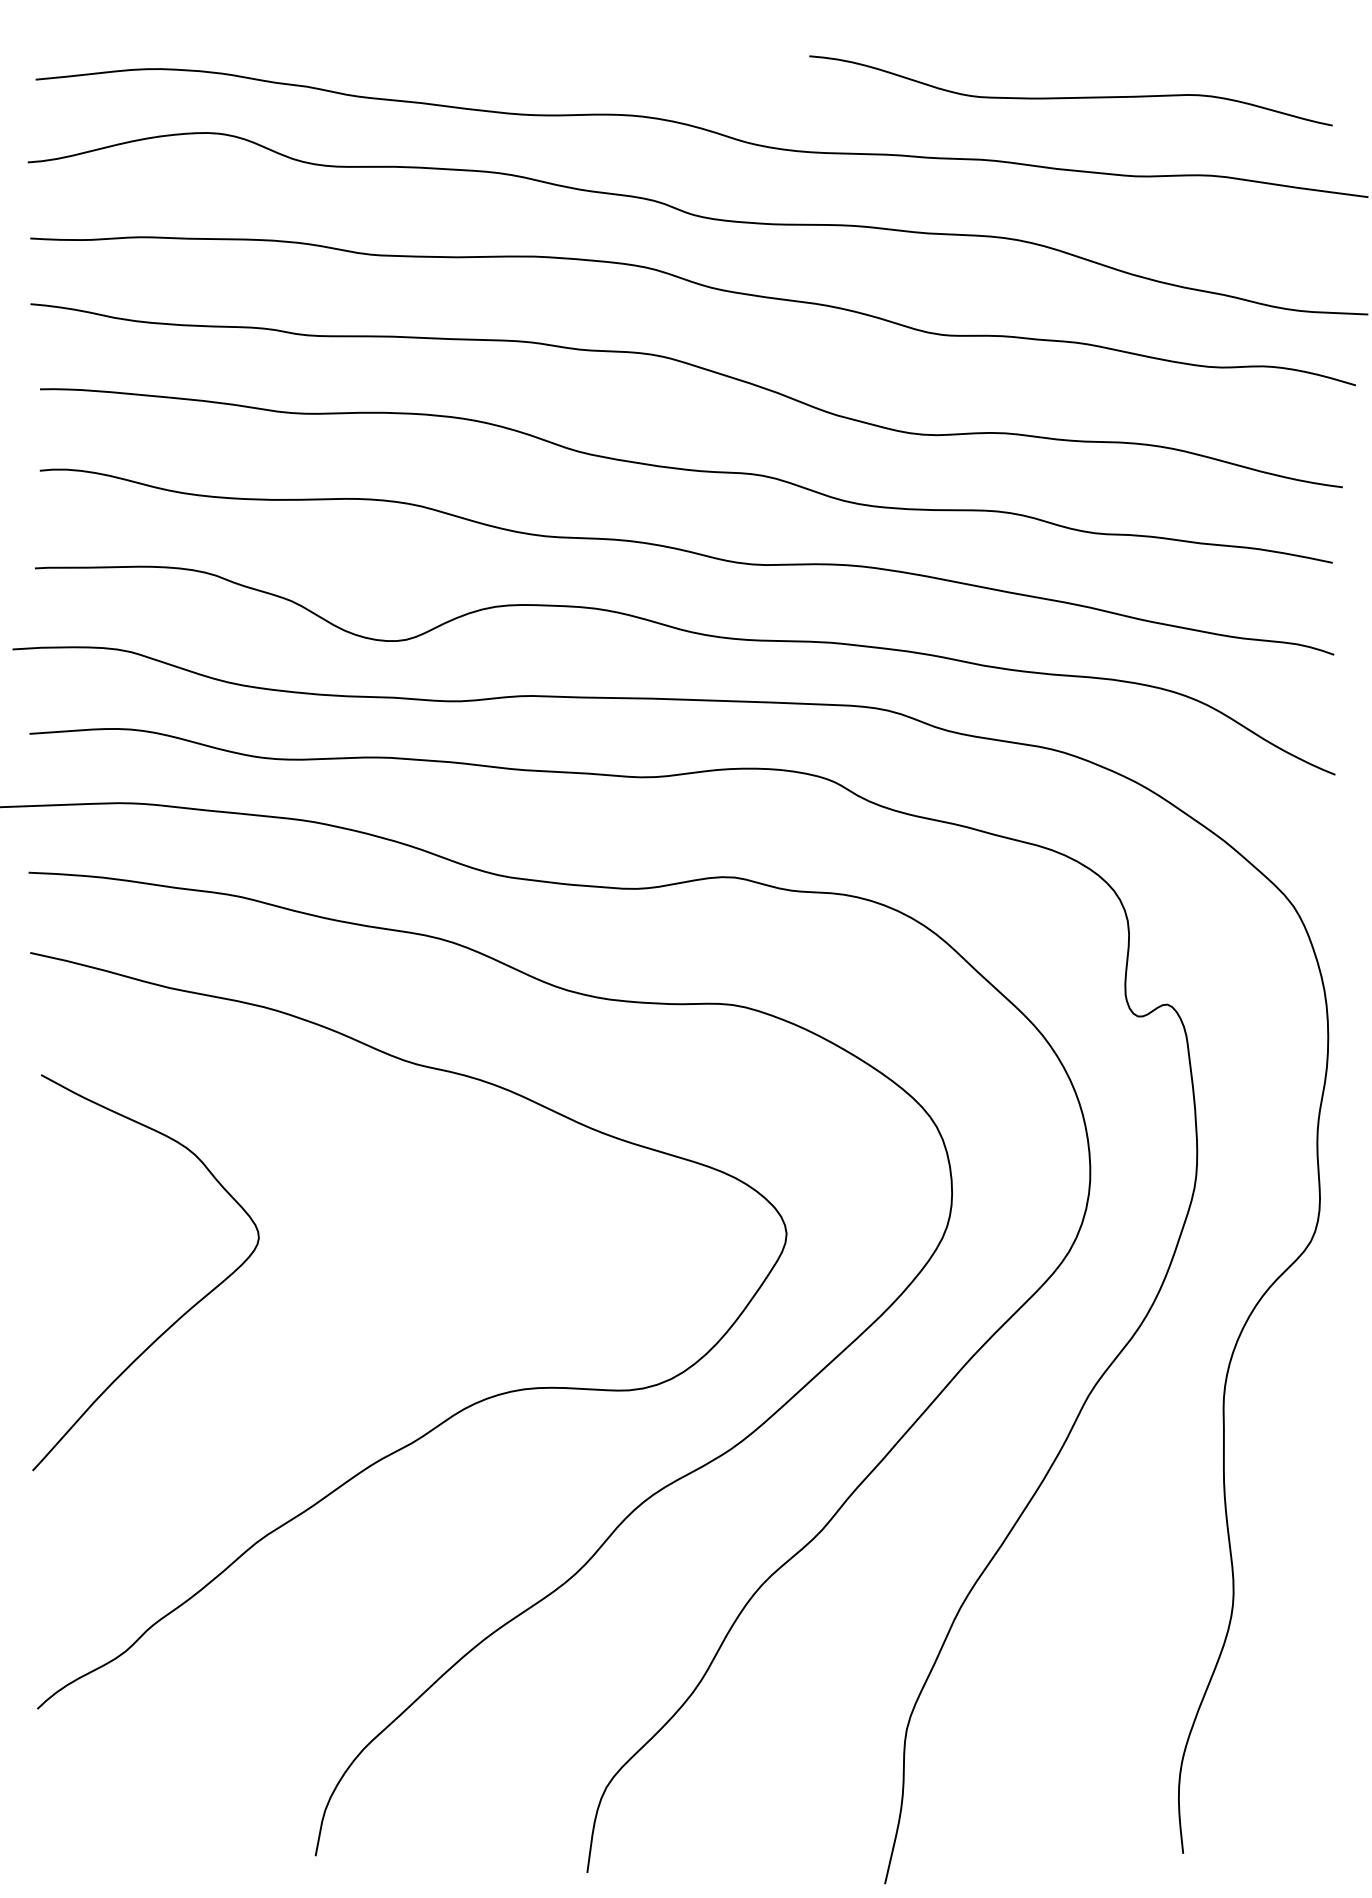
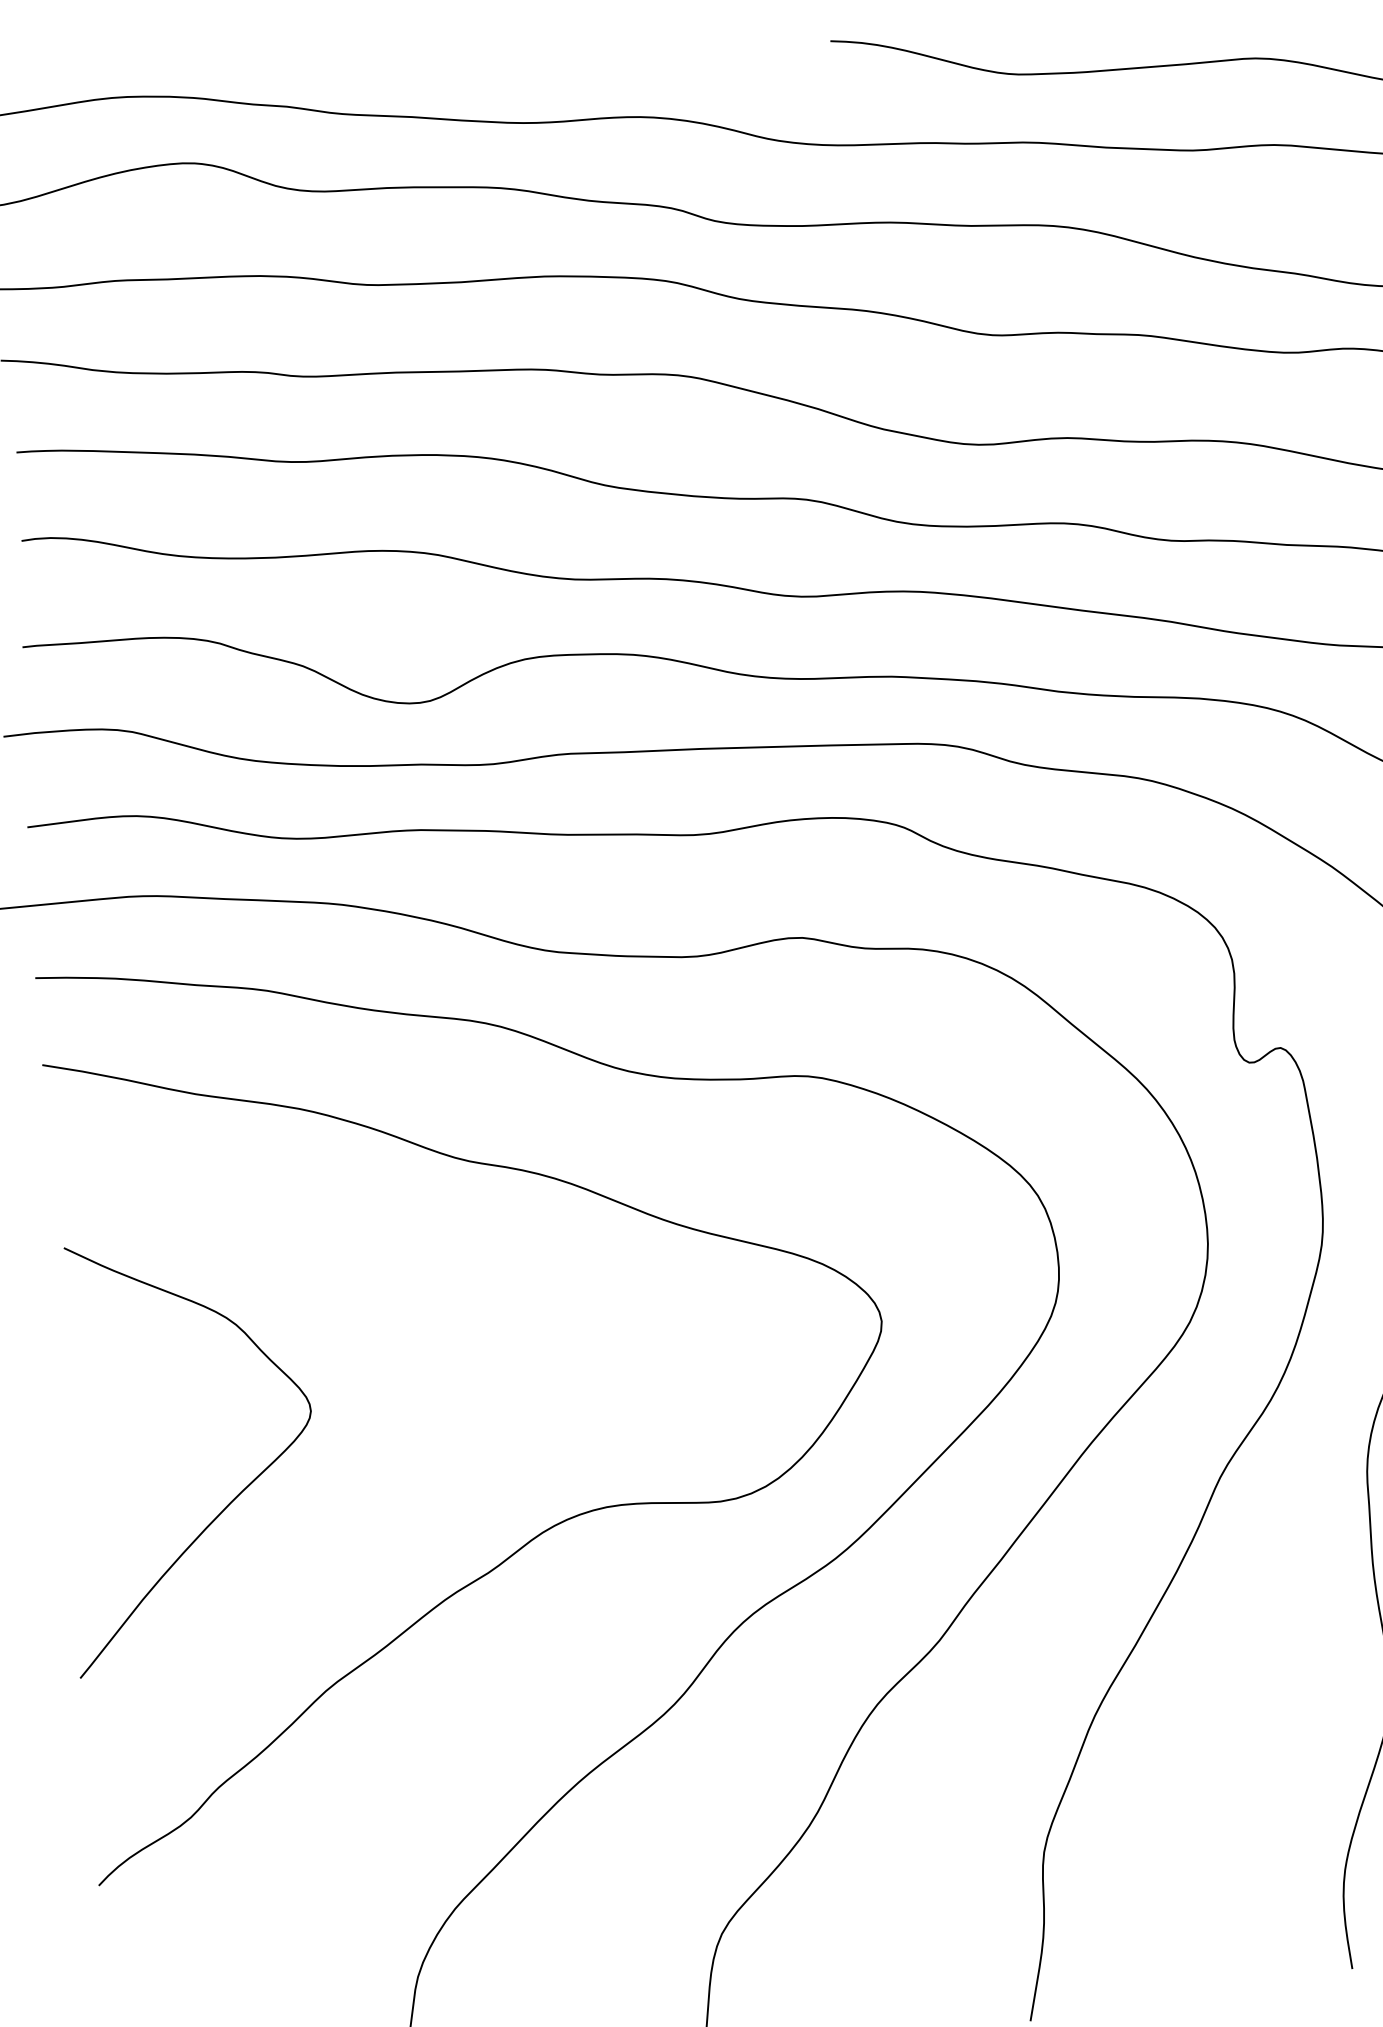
curve: (183, 1313) -> (233, 1497), moved

